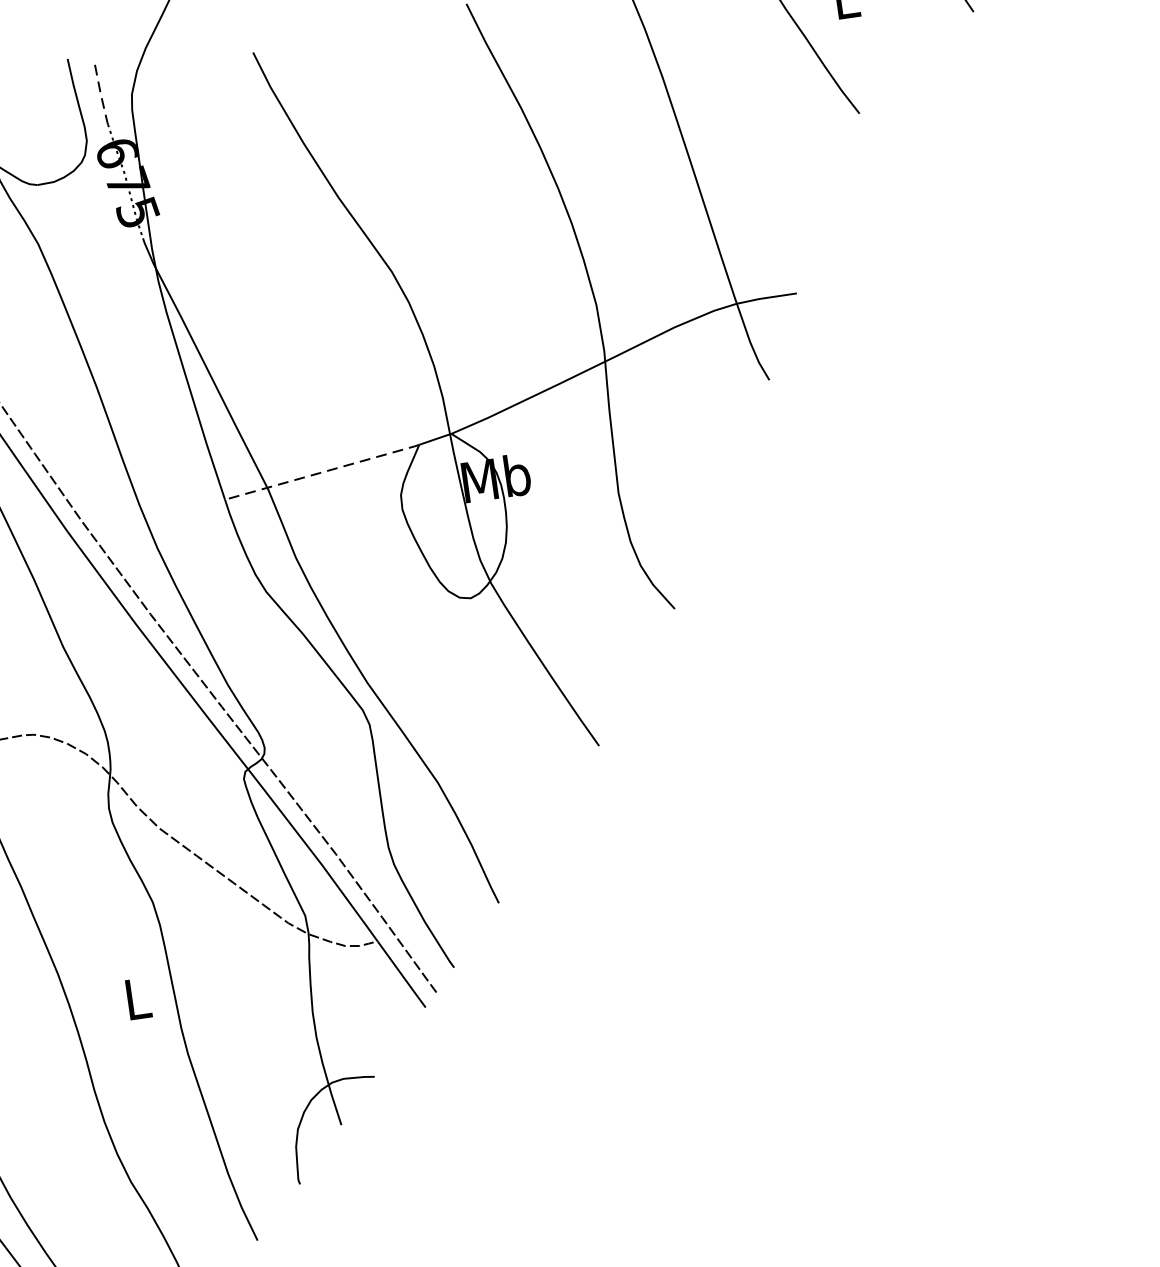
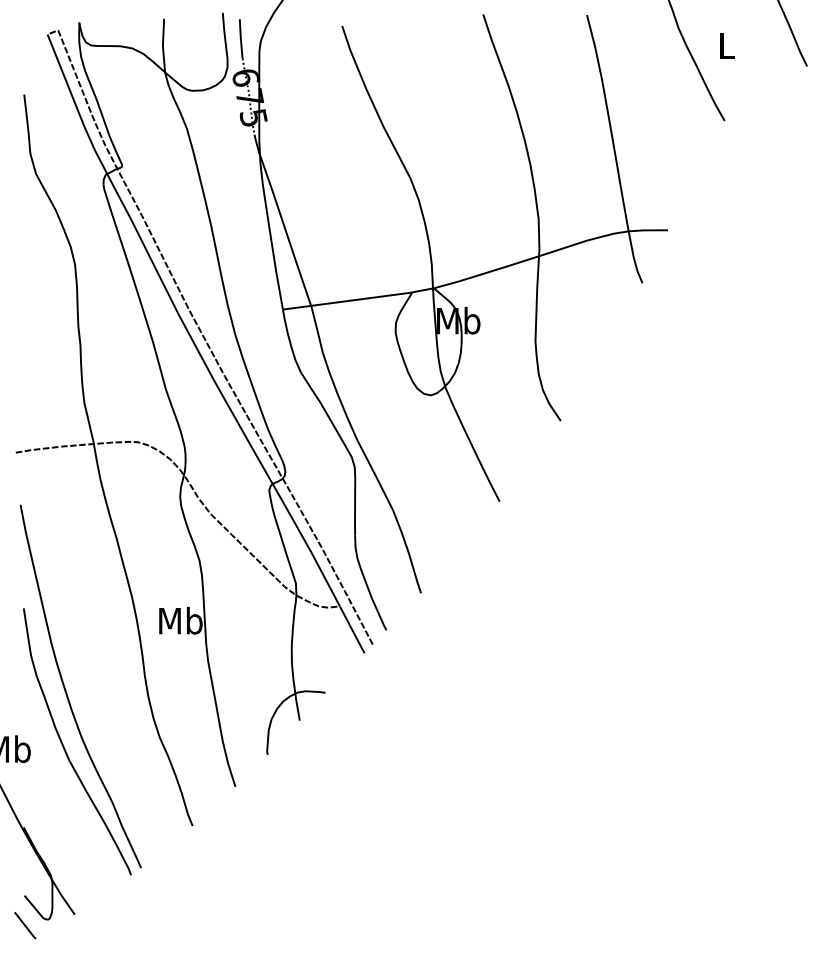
line: (100, 95) -> (240, 39), dashed -> solid
line: (323, 472) -> (348, 301), dashed -> solid
text: (136, 998) -> (180, 620), L -> Mb

